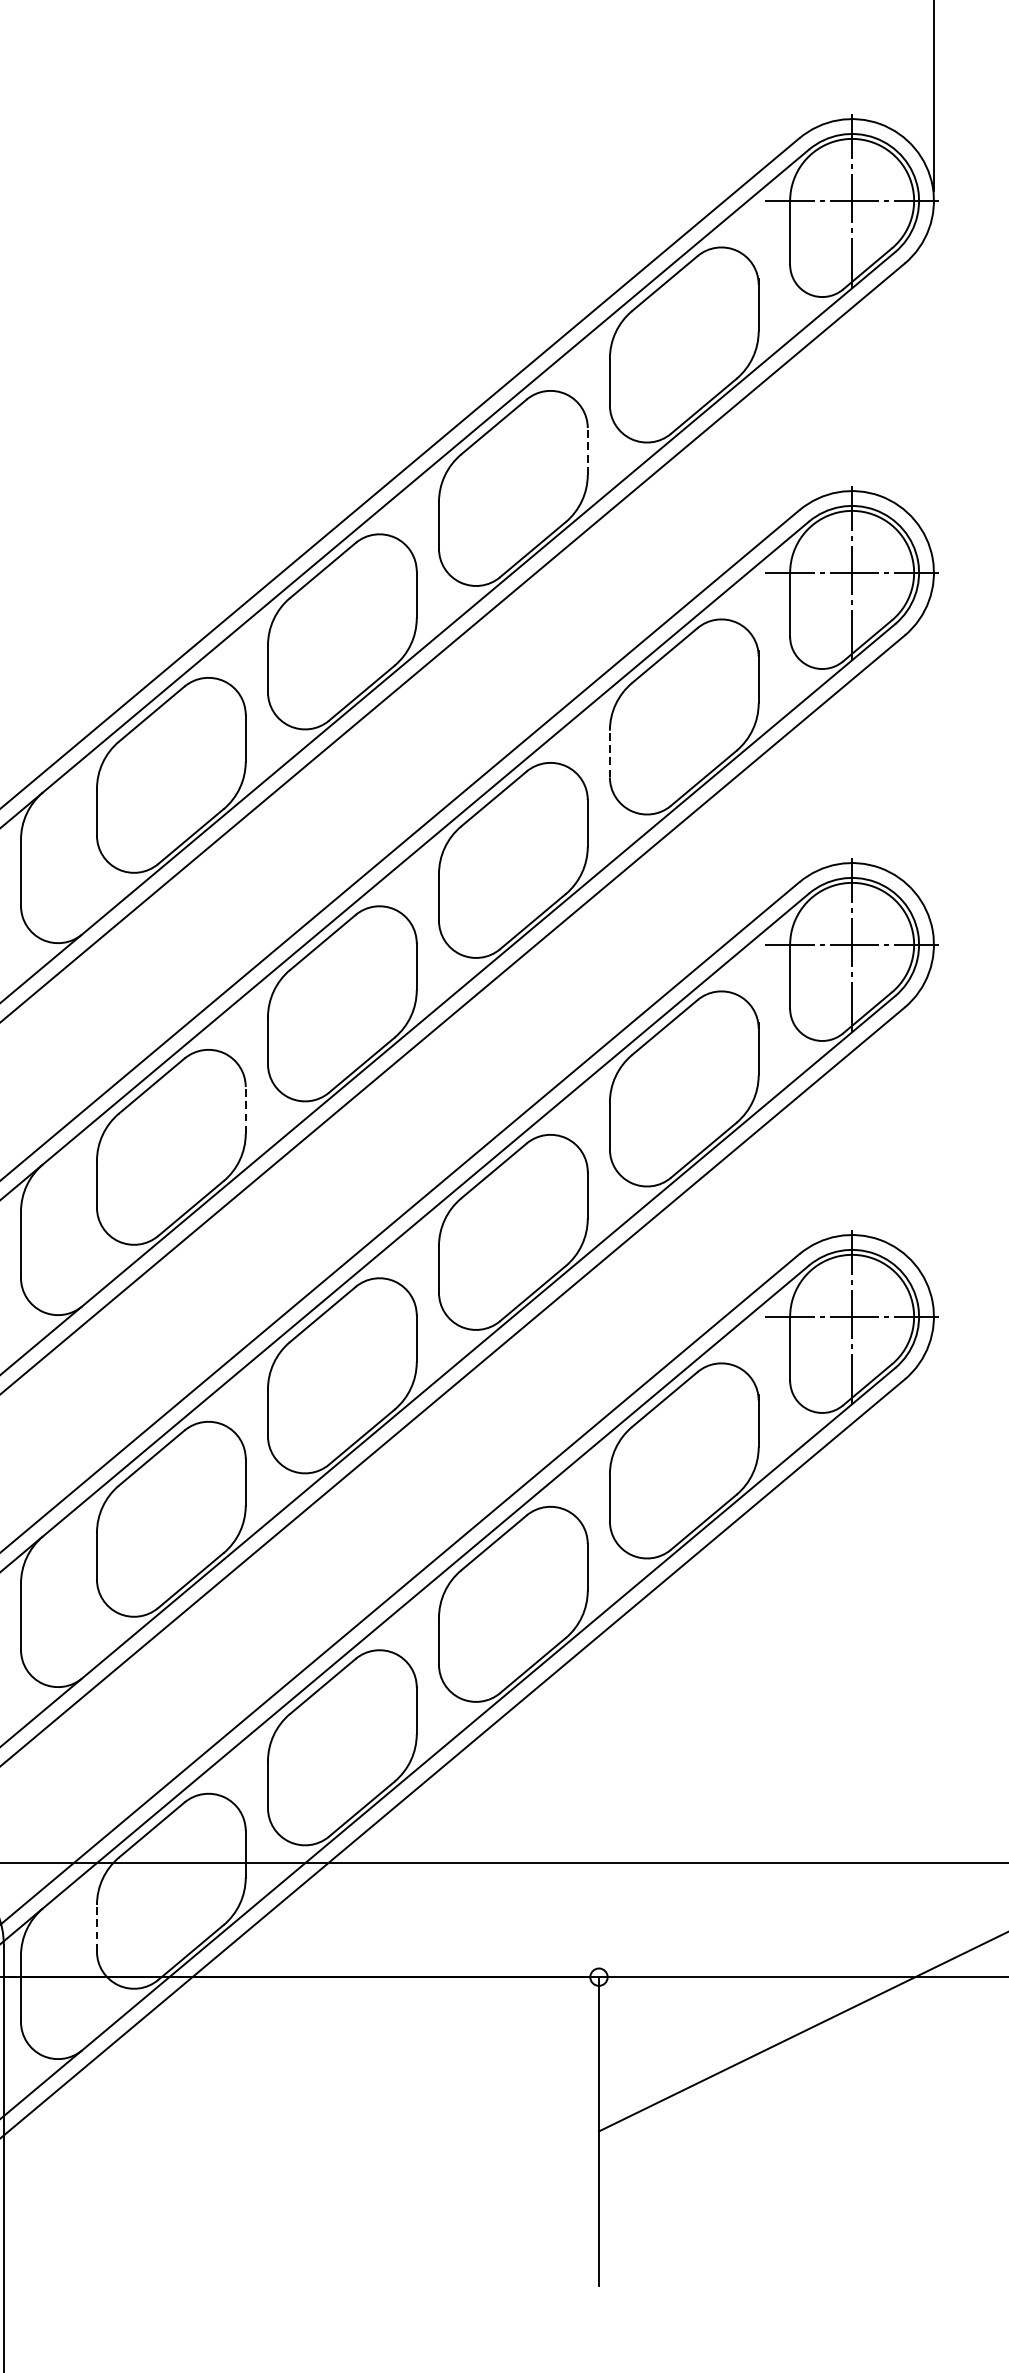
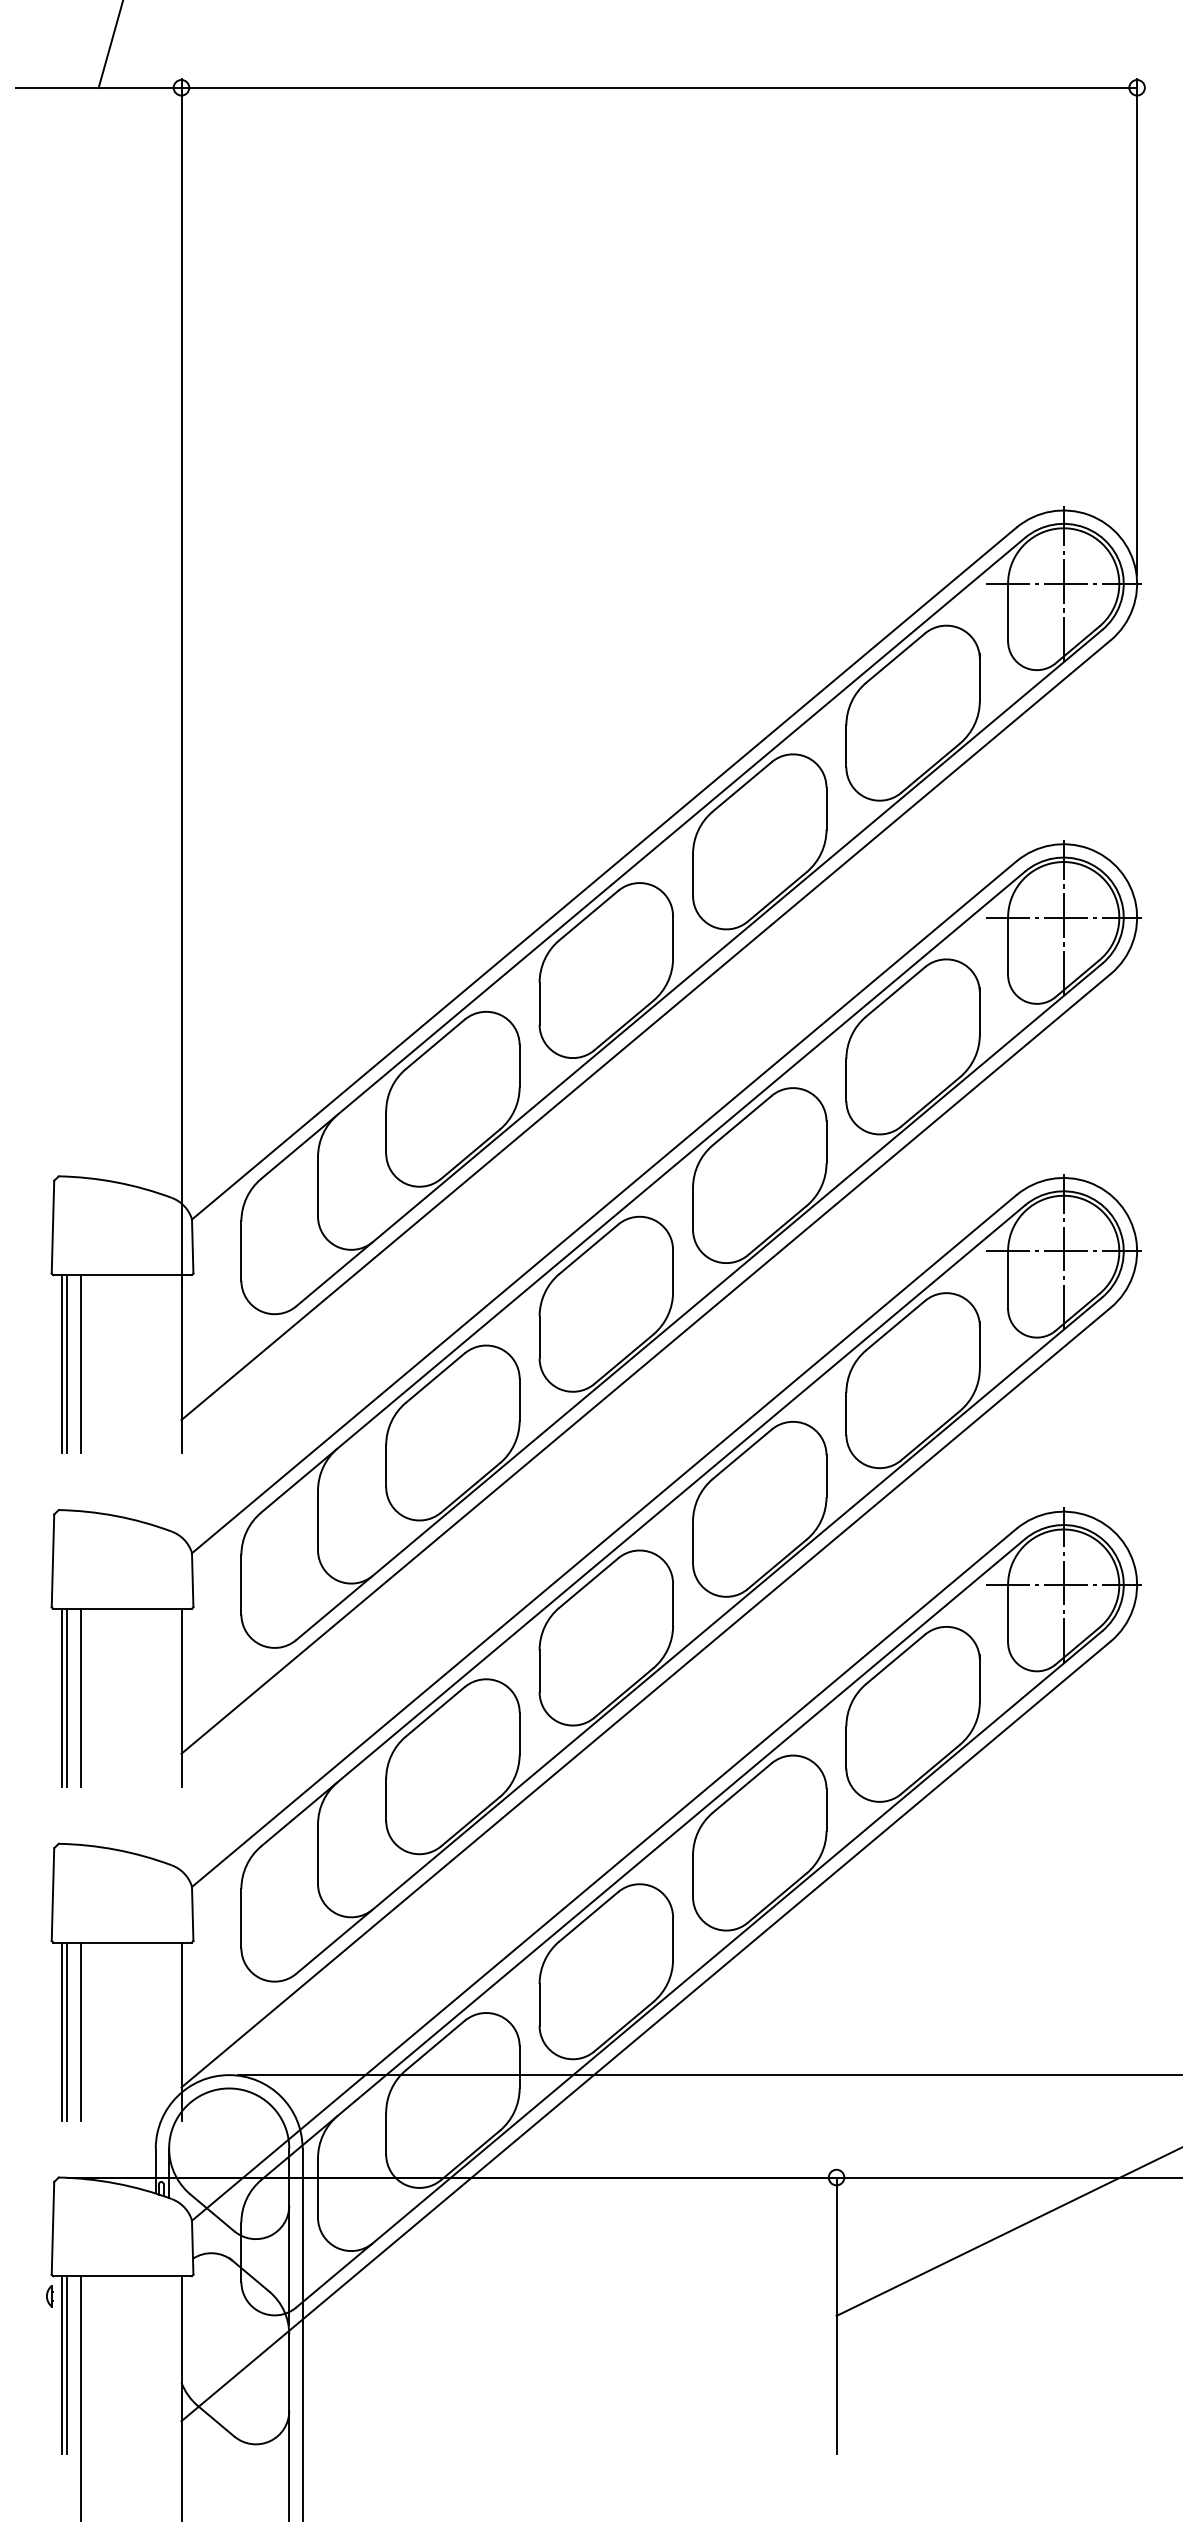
line: (587, 451) -> (826, 808), dashed -> solid
line: (610, 754) -> (846, 1080), dashed -> solid
line: (245, 1109) -> (519, 1399), dashed -> solid
line: (97, 1928) -> (386, 2133), dashed -> solid

